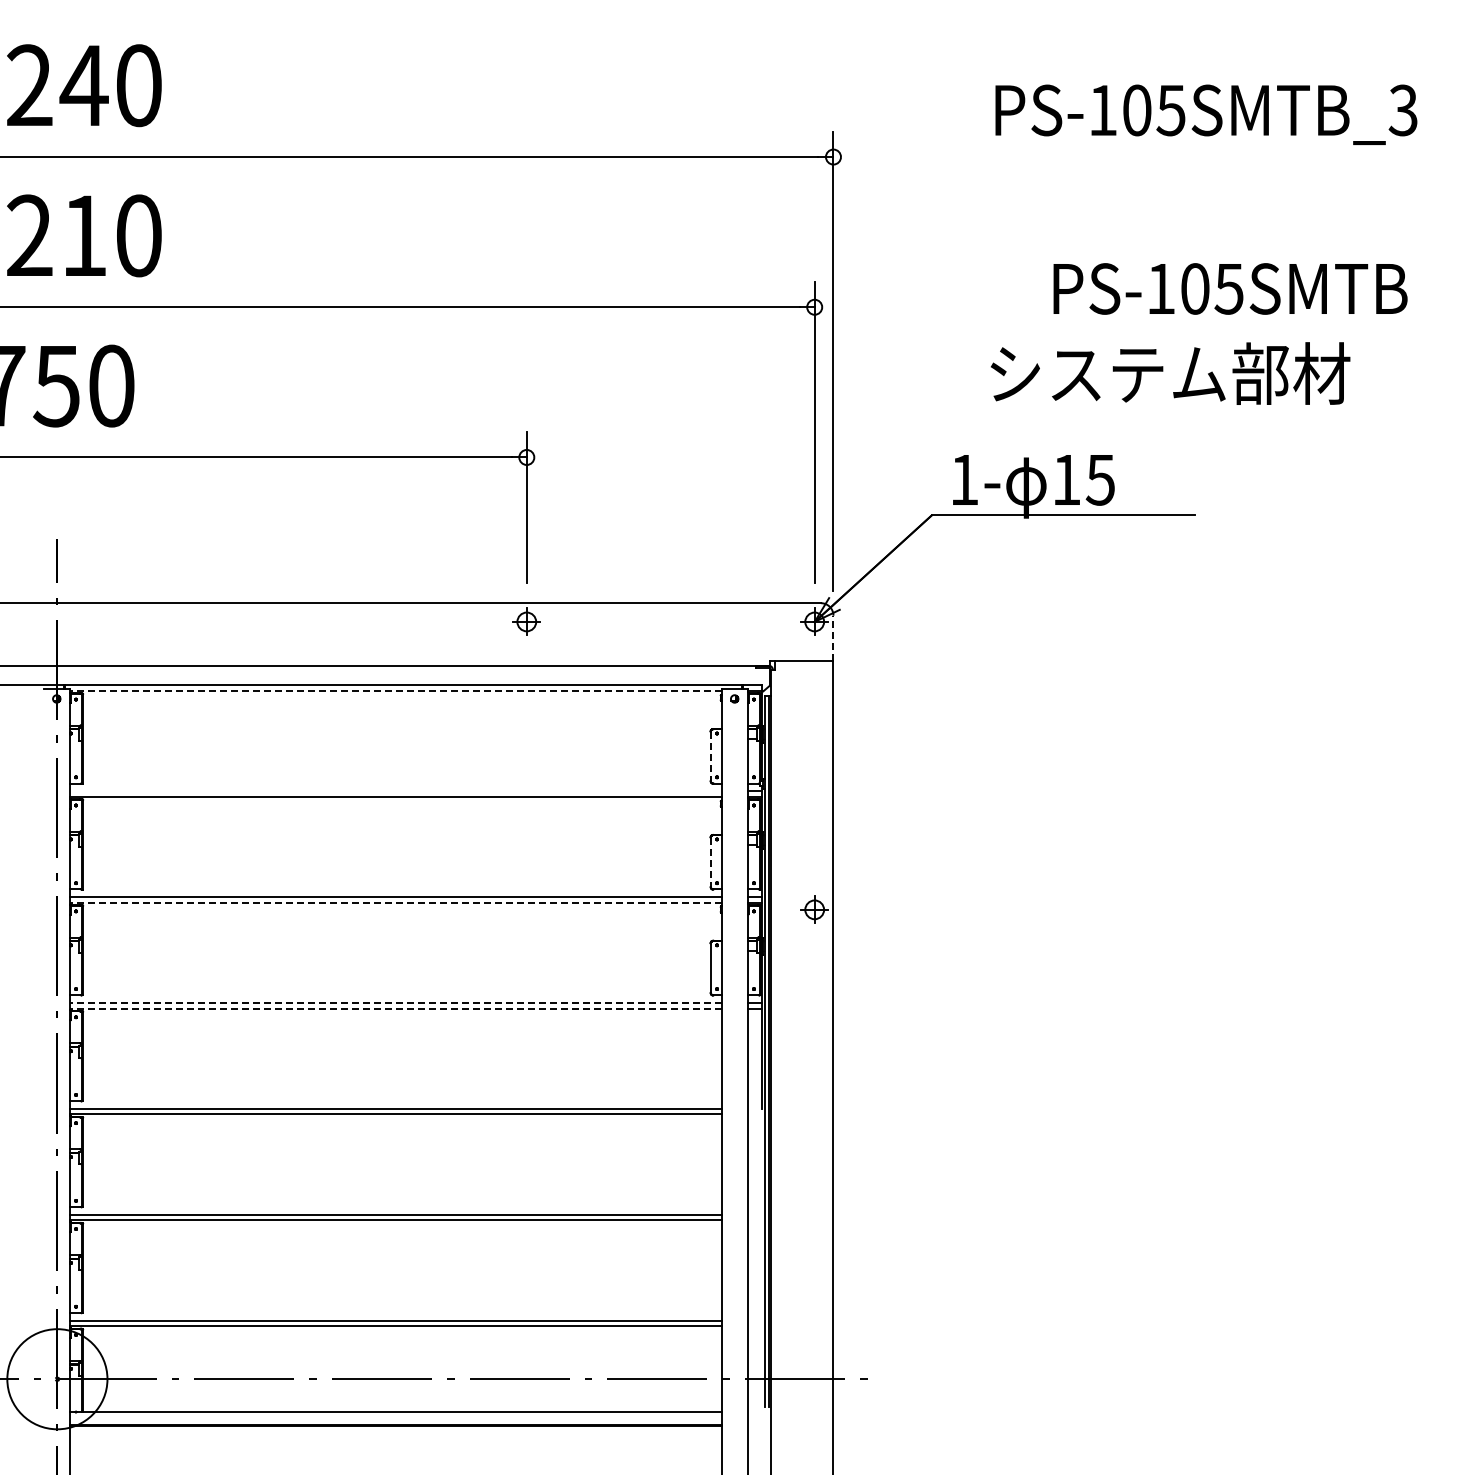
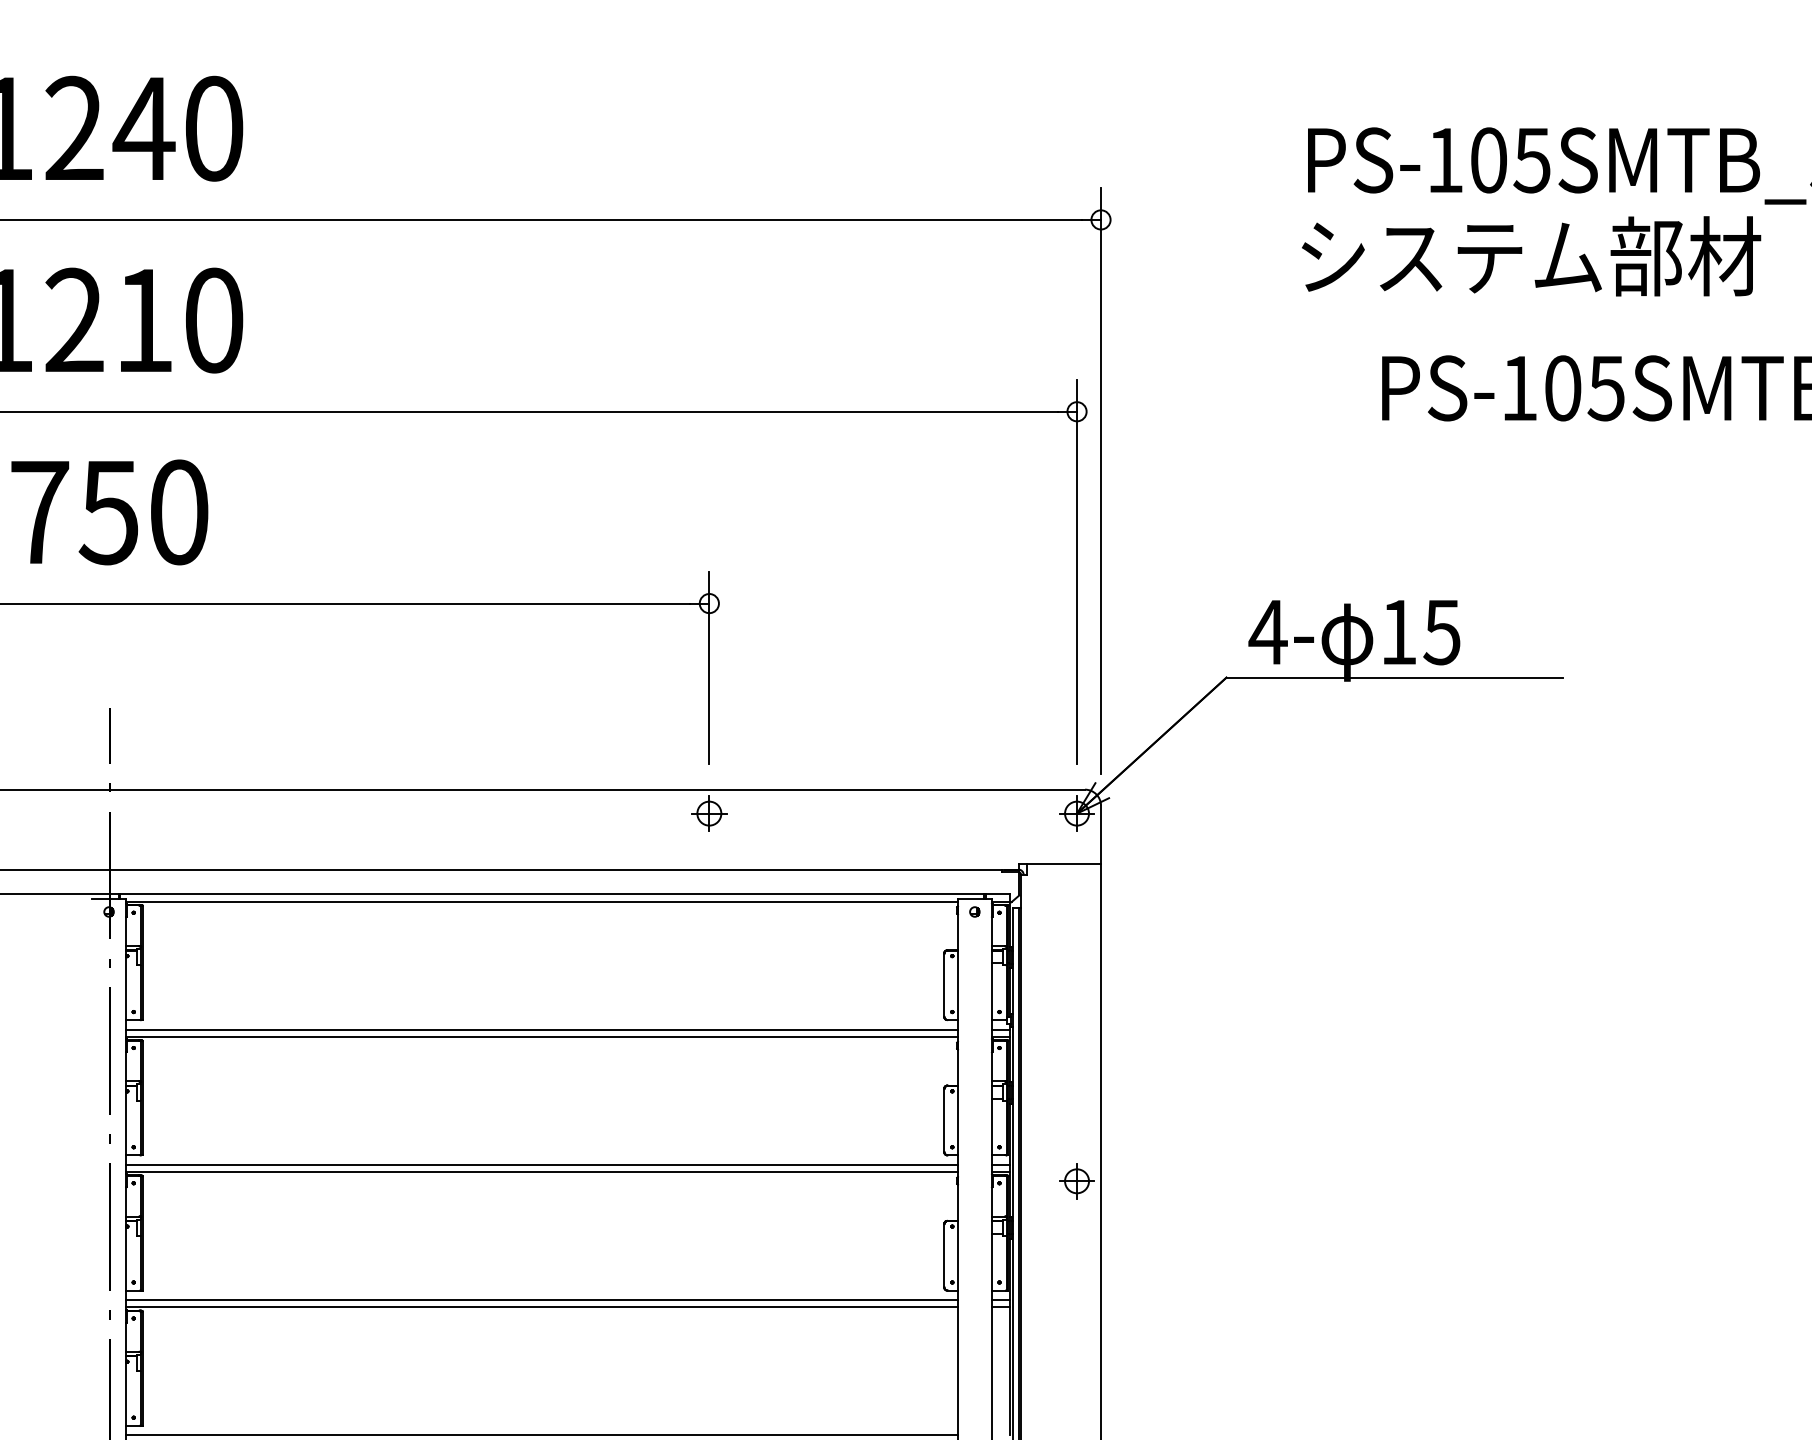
text: (1170, 373) -> (1531, 256), moved
text: (963, 479) -> (1267, 631), 1- -> 4-
line: (833, 638) -> (1101, 834), dashed -> solid
line: (395, 690) -> (541, 901), dashed -> solid
line: (710, 756) -> (943, 985), dashed -> solid
line: (395, 791) -> (541, 1030), added
line: (710, 862) -> (943, 1120), dashed -> solid
line: (395, 902) -> (541, 1171), dashed -> solid
line: (395, 1002) -> (541, 1299), dashed -> solid
line: (395, 1008) -> (541, 1307), dashed -> solid

